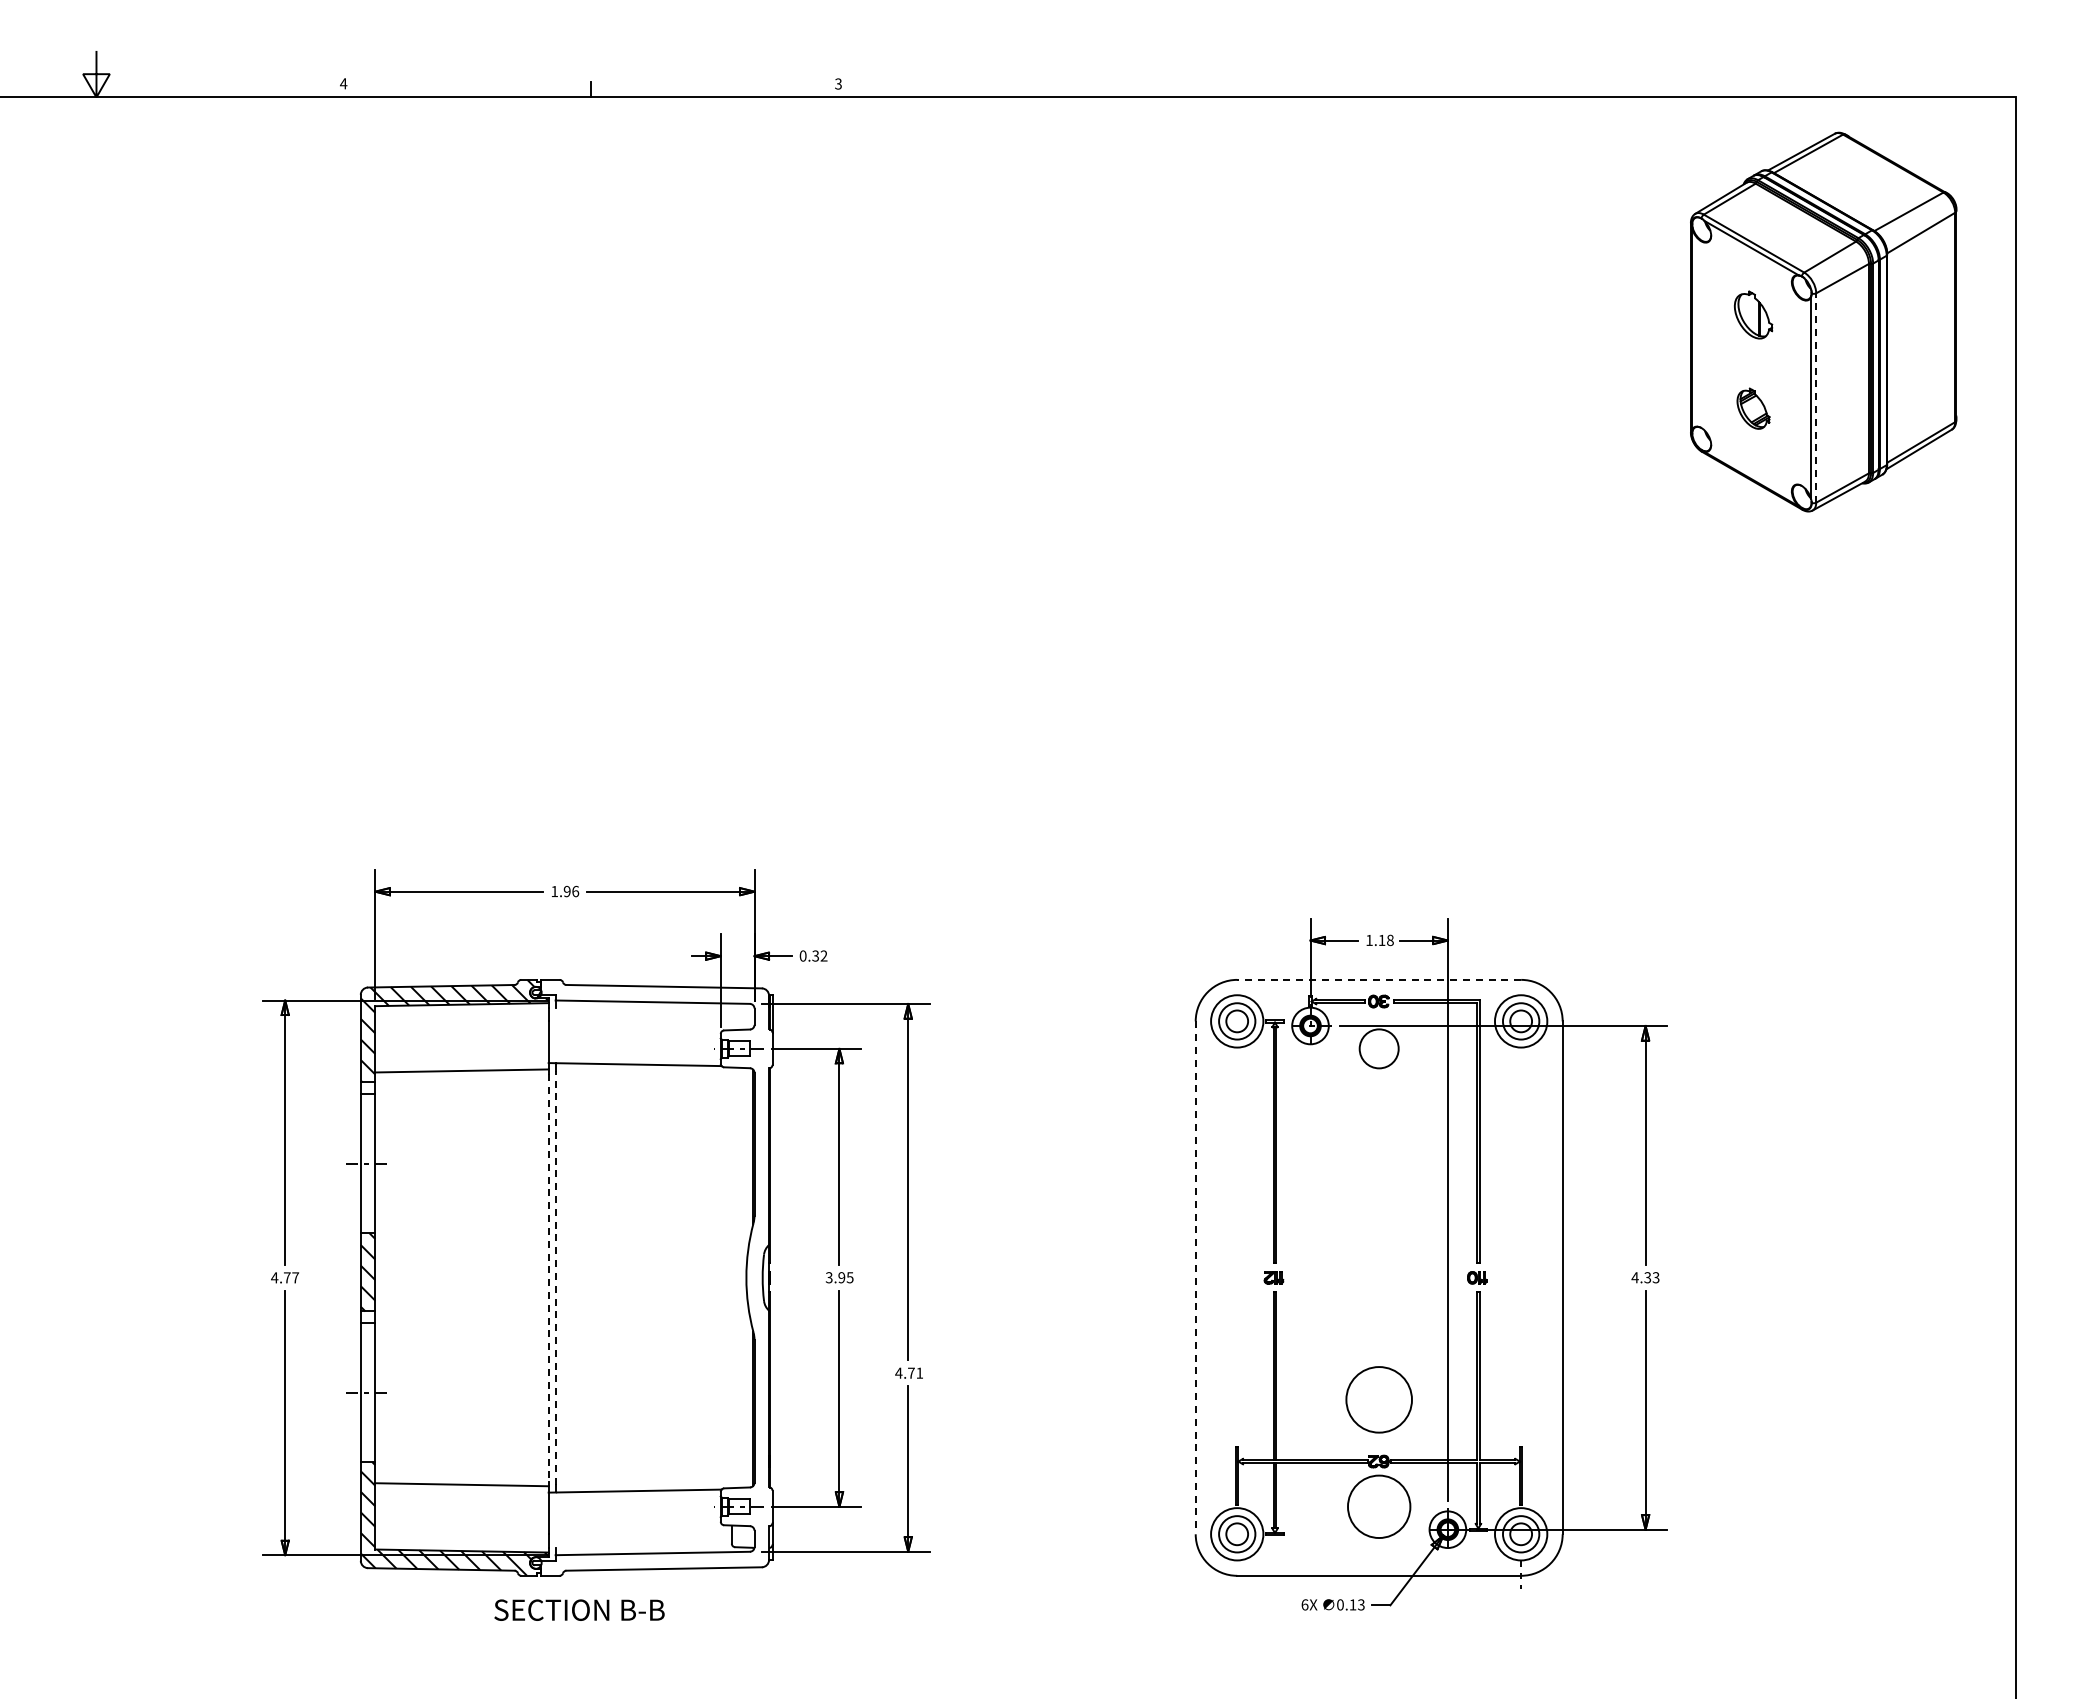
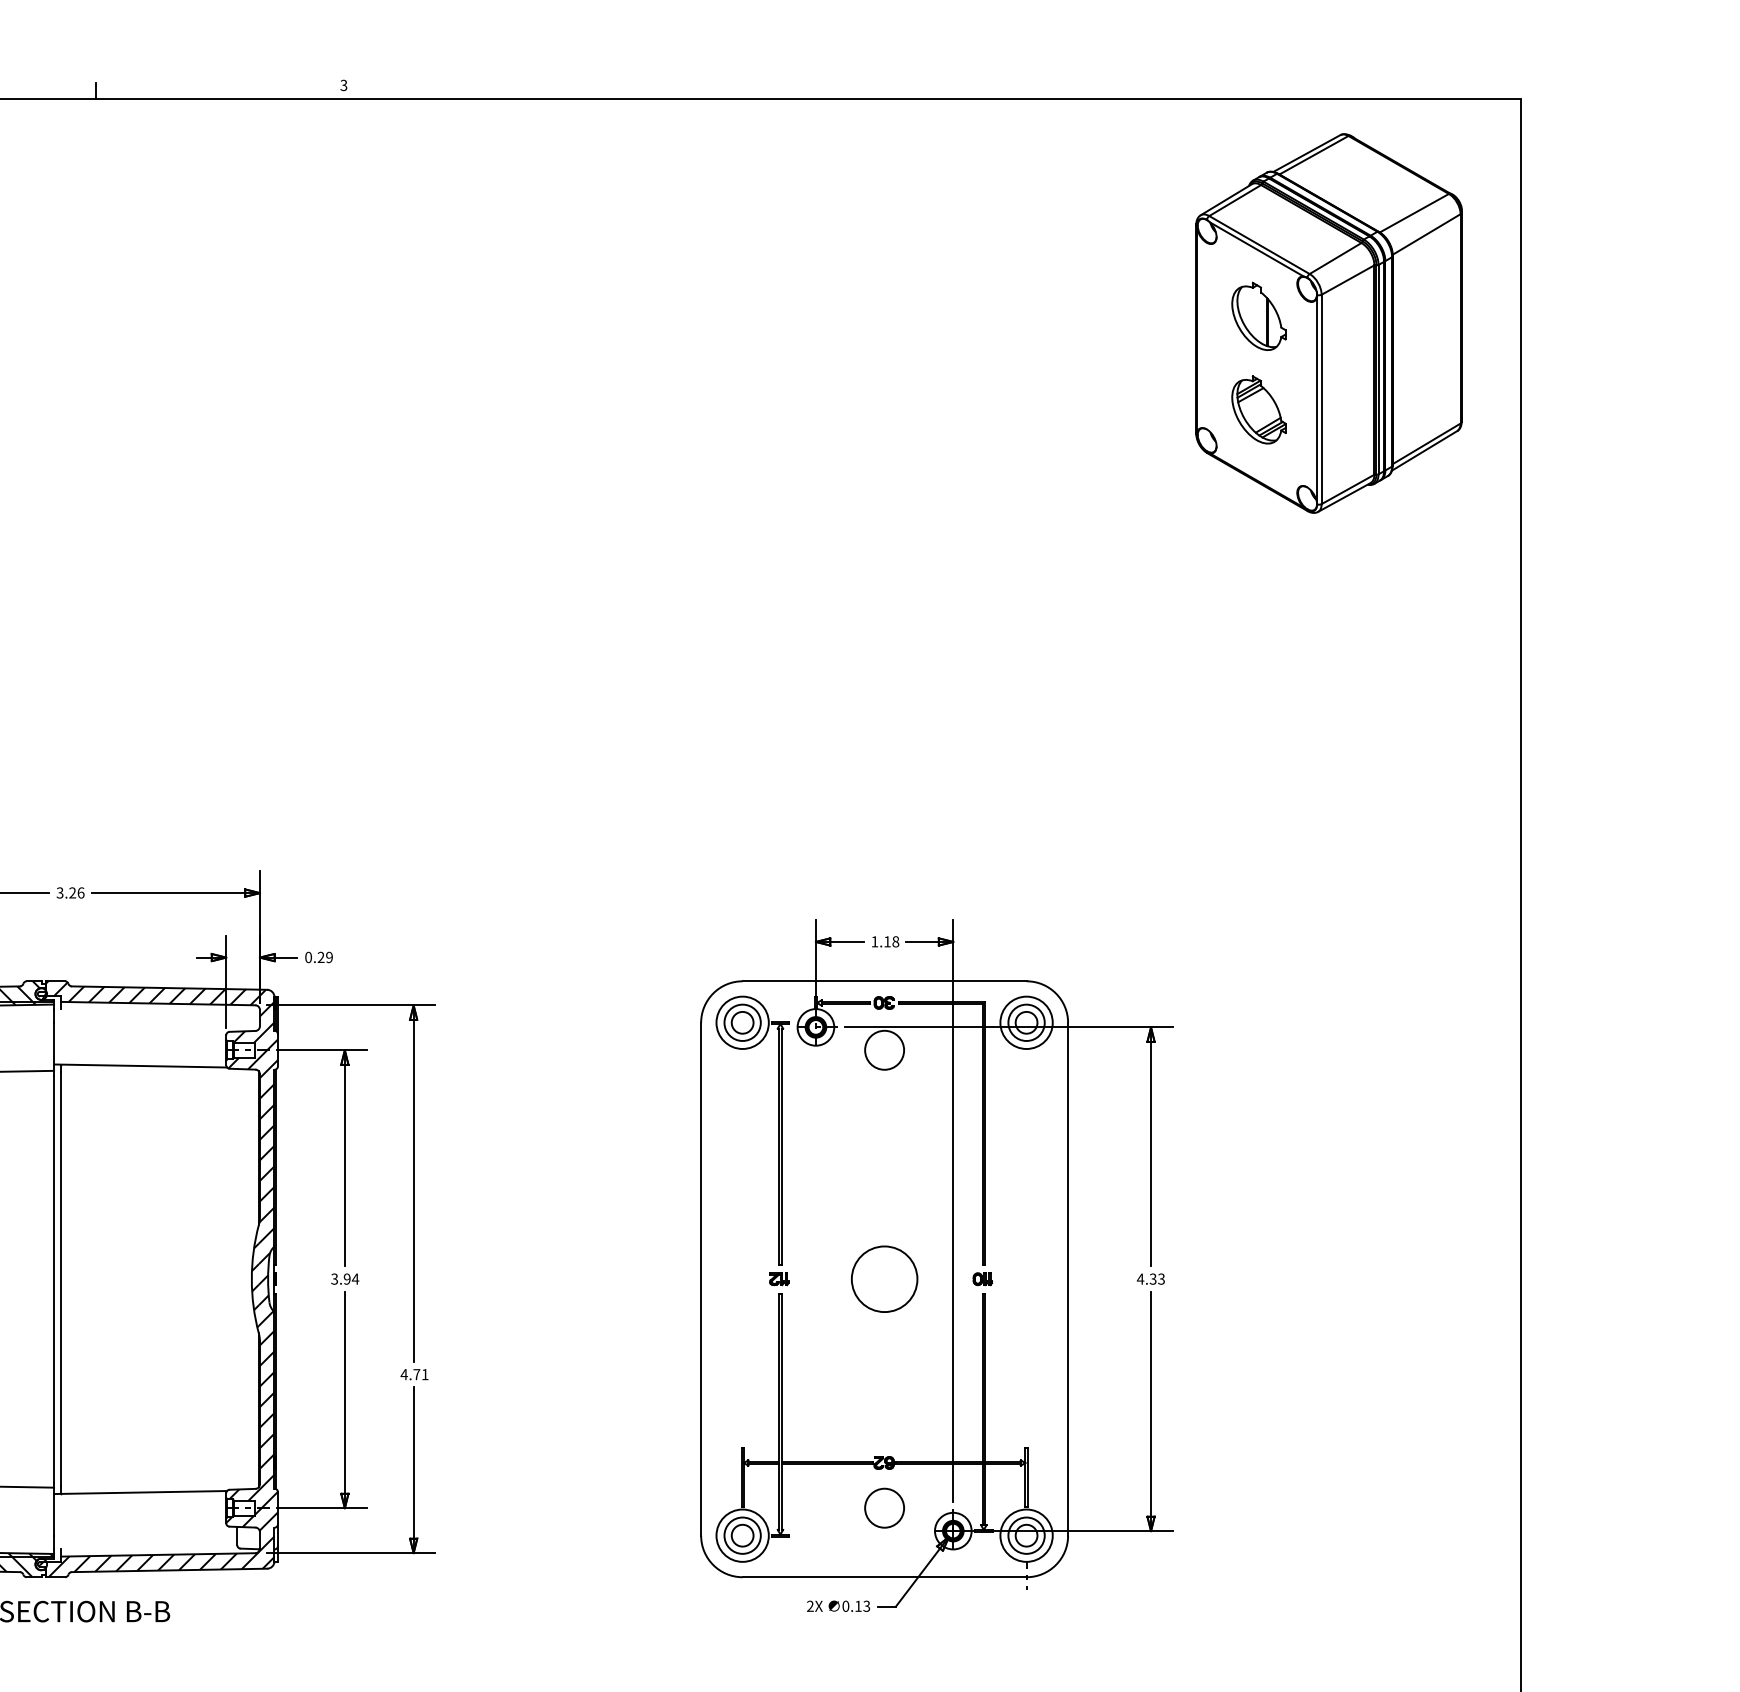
part: (1753, 314) -> (1258, 315), size x1.43
line: (1816, 398) -> (1321, 399), dashed -> solid
part: (1753, 408) -> (1258, 409), size x1.67
text: (560, 891) -> (65, 892), 1.96 -> 3.26
text: (819, 956) -> (324, 957), 0.32 -> 0.29
line: (1379, 979) -> (884, 980), dashed -> solid
line: (548, 1277) -> (53, 1278), dashed -> solid
line: (555, 1277) -> (60, 1278), dashed -> solid
hatch: (652, 1277) -> (157, 1278), added
text: (849, 1277) -> (354, 1278), 3.95 -> 3.94
line: (1195, 1278) -> (700, 1279), dashed -> solid
circle: (1378, 1399) -> (883, 1278), moved
circle: (1378, 1506) -> (883, 1507), size x0.62
text: (1304, 1604) -> (809, 1605), 6X -> 2X

